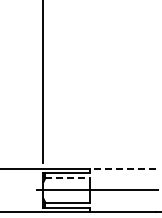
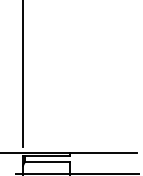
line: (122, 169) -> (102, 152), dashed -> solid
line: (68, 178) -> (48, 162), dashed -> solid

